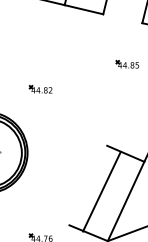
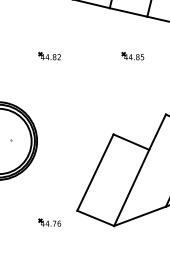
line: (122, 18) -> (128, 12), added
part: (40, 89) -> (49, 56), moved
line: (101, 191) -> (95, 172), moved

